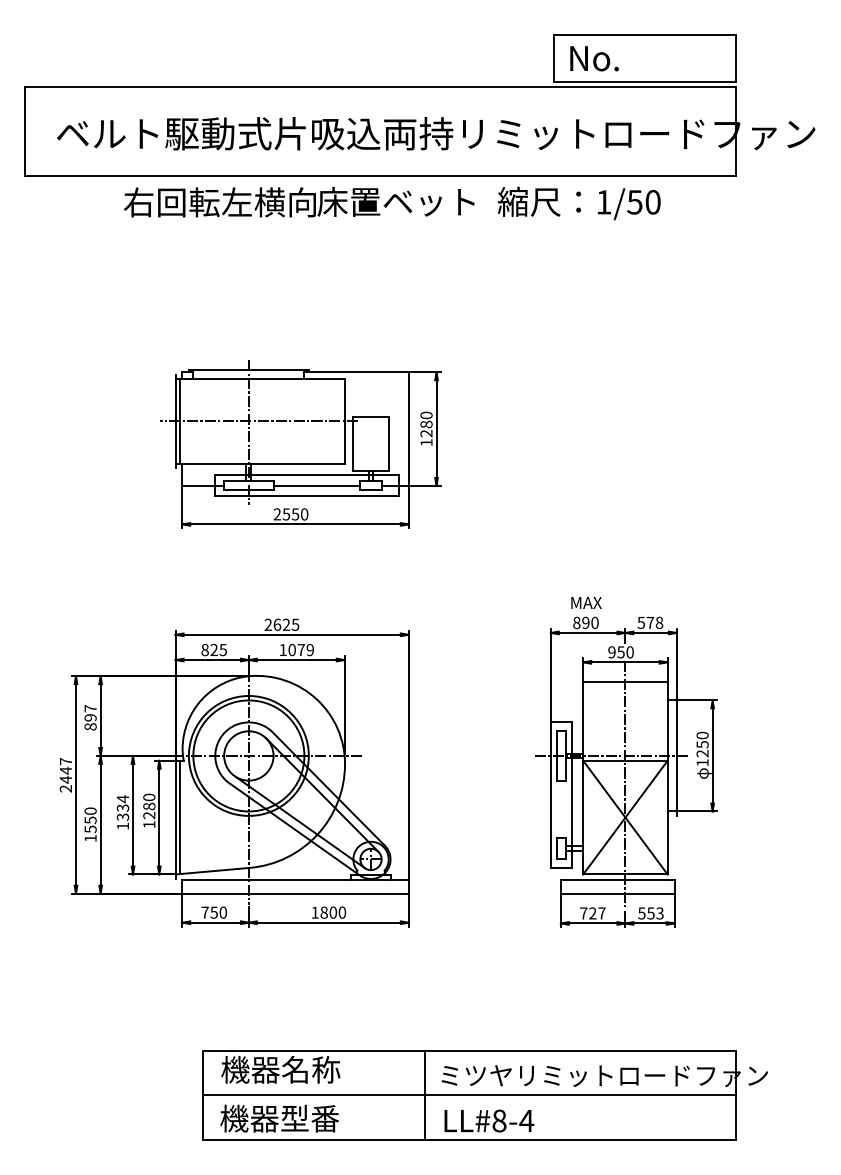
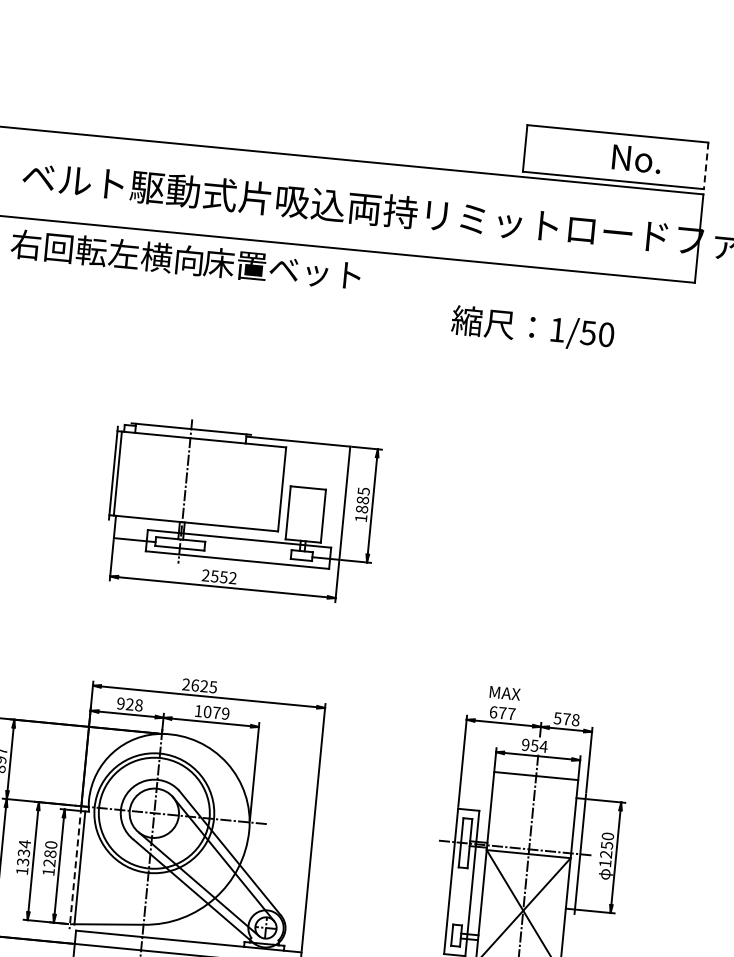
text: (594, 58) -> (636, 159), moved
line: (736, 59) -> (706, 166), solid -> dashed
text: (299, 201) -> (186, 259), moved
text: (578, 203) -> (532, 328), moved
line: (259, 421) -> (196, 481), removed
text: (426, 424) -> (362, 500), 1280 -> 1885
line: (316, 485) -> (247, 550), removed
text: (304, 514) -> (232, 578), 2550 -> 2552
text: (585, 622) -> (502, 712), 890 -> 677
text: (214, 650) -> (130, 704), 825 -> 928
text: (630, 652) -> (544, 746), 950 -> 954
line: (175, 817) -> (75, 867), solid -> dashed

